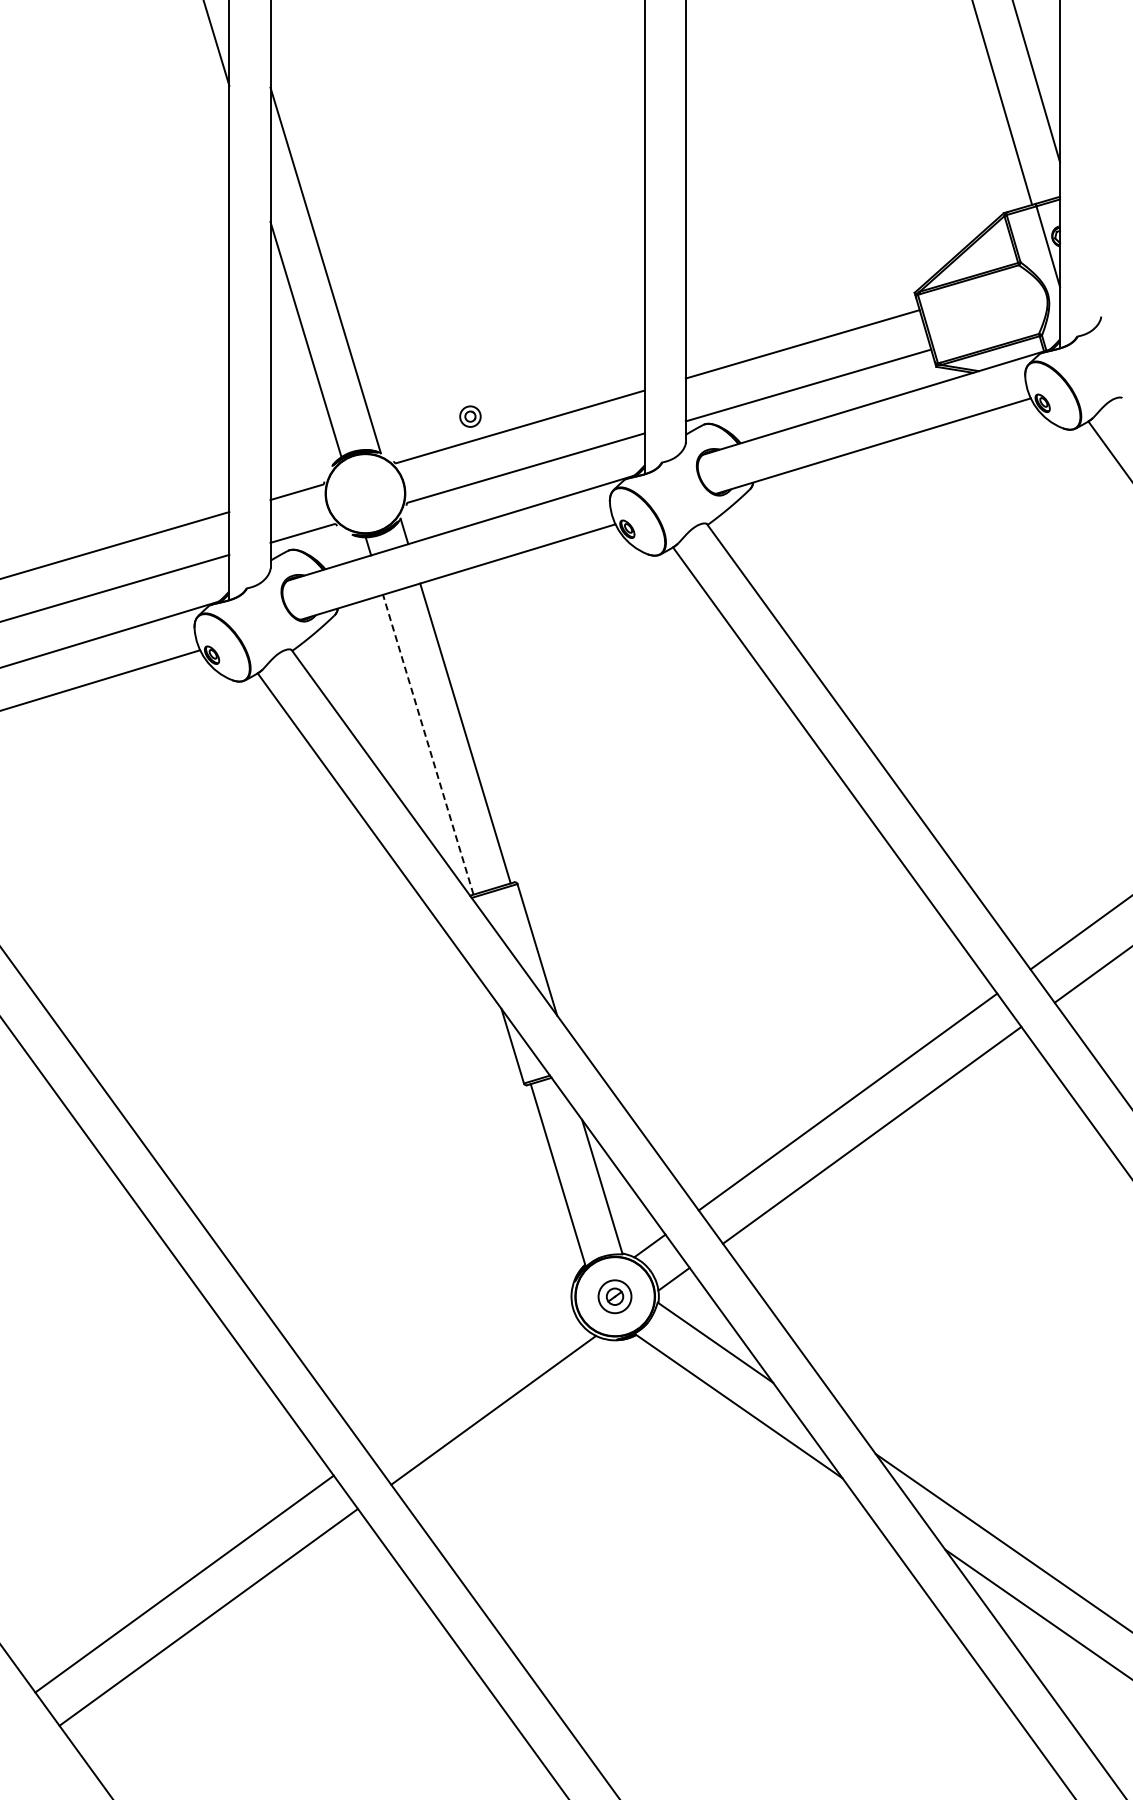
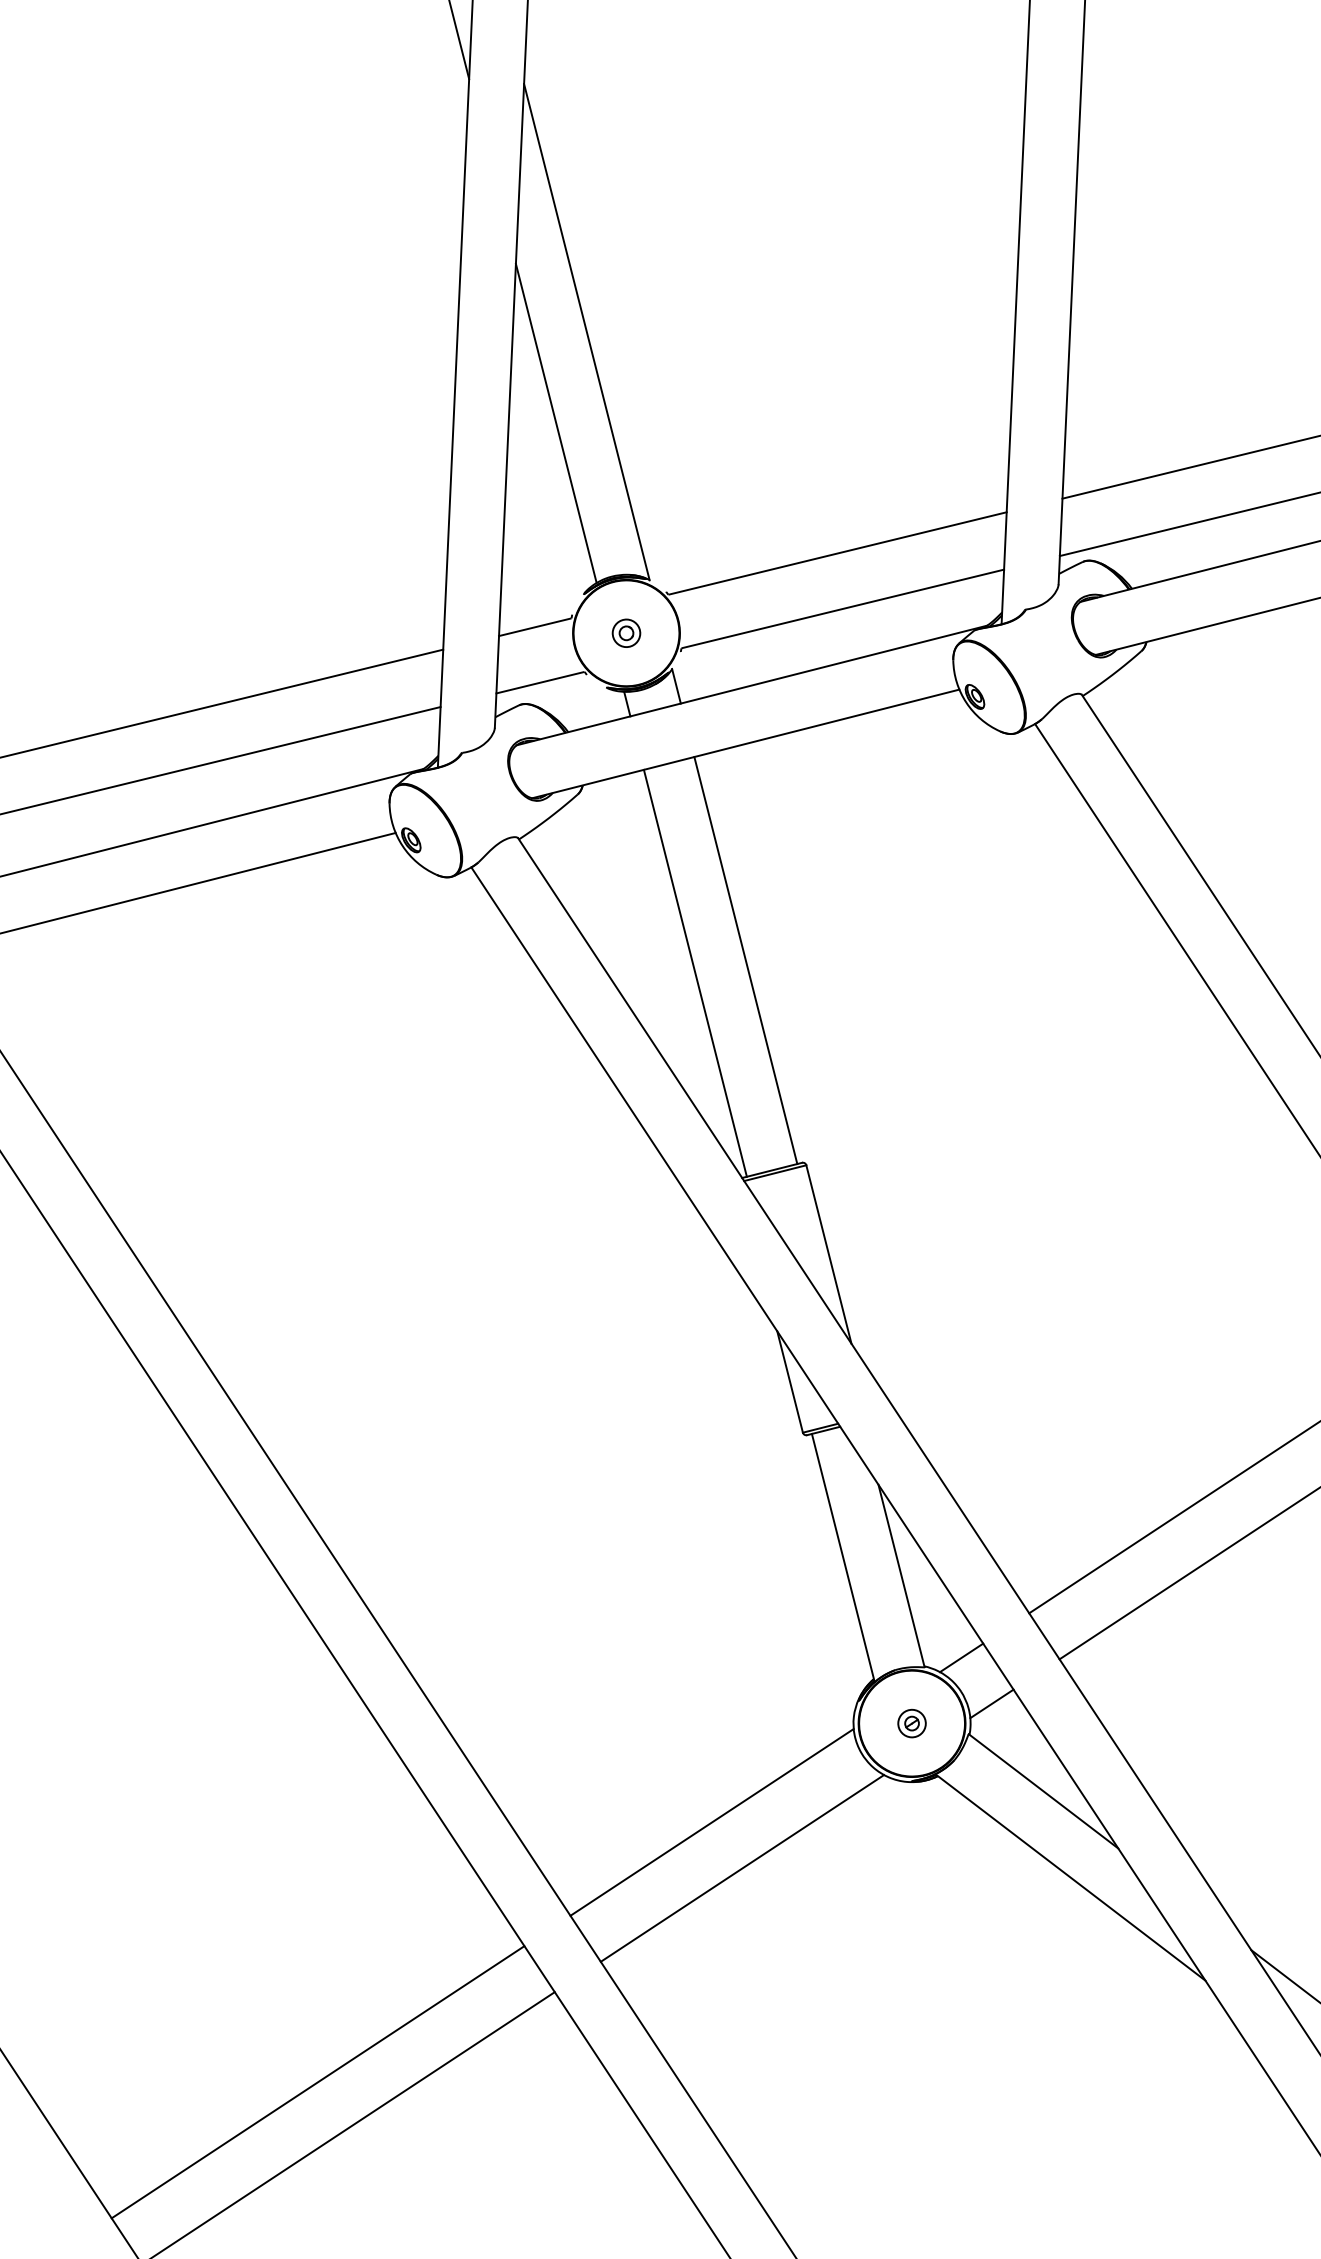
part: (470, 416) -> (626, 633), moved
line: (428, 744) -> (695, 972), dashed -> solid
part: (615, 1296) -> (912, 1723), size x0.62
line: (469, 1376) -> (712, 1821), added

